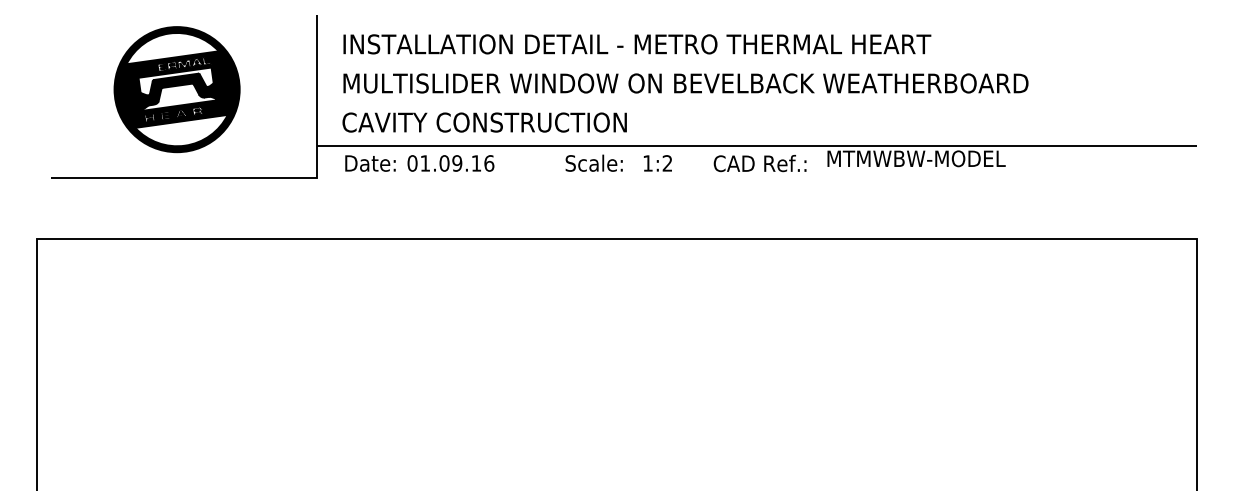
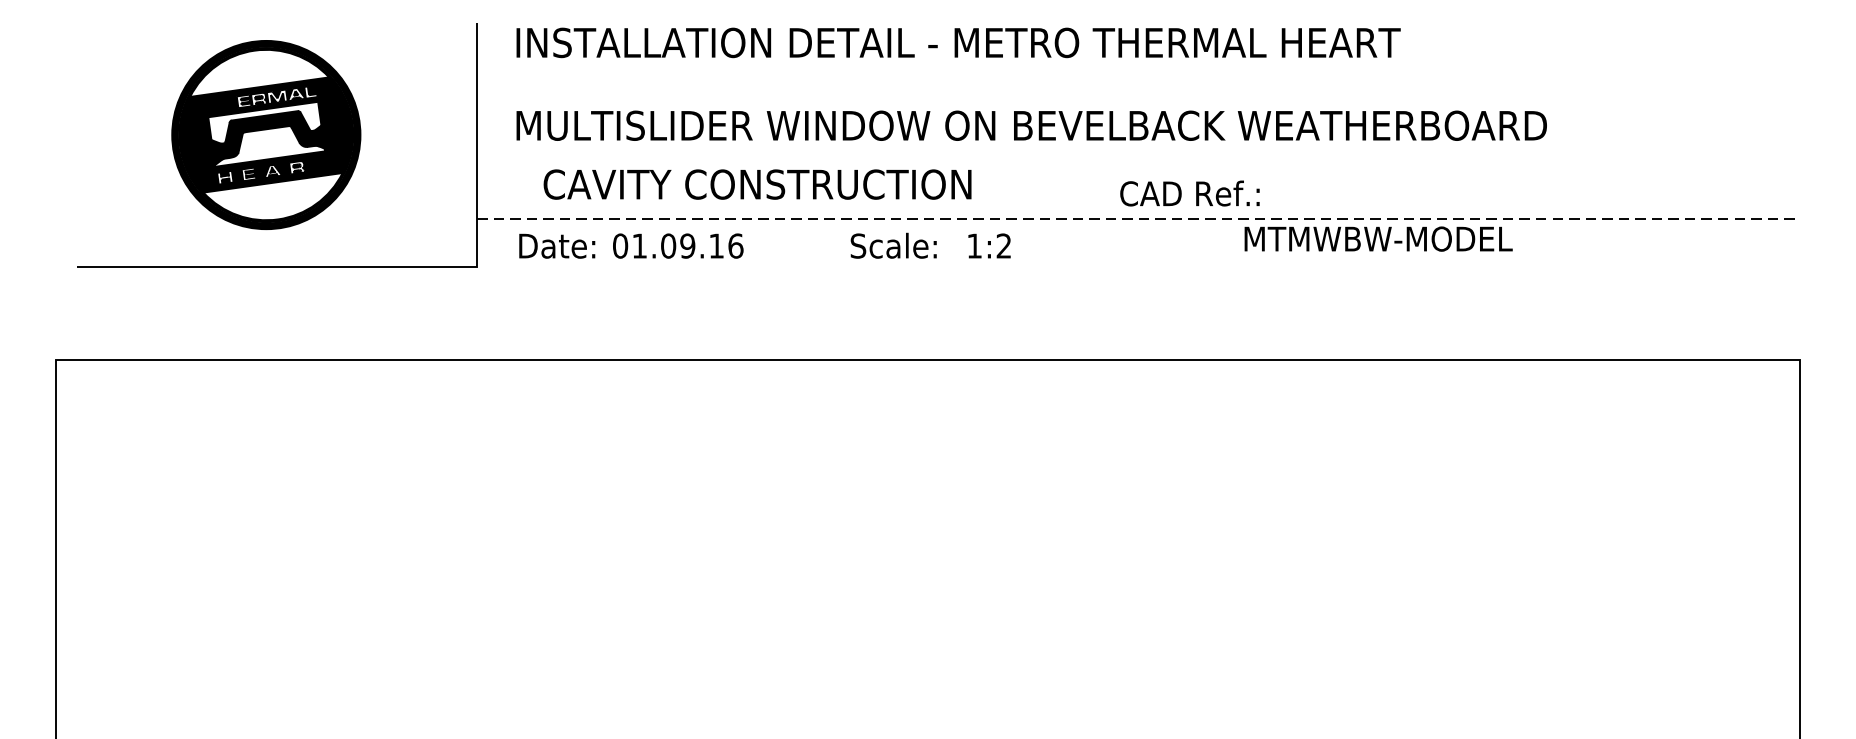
text: (637, 44) -> (958, 43), moved
text: (484, 122) -> (757, 184), moved
line: (757, 145) -> (1139, 219), solid -> dashed
text: (759, 163) -> (1188, 193), moved

